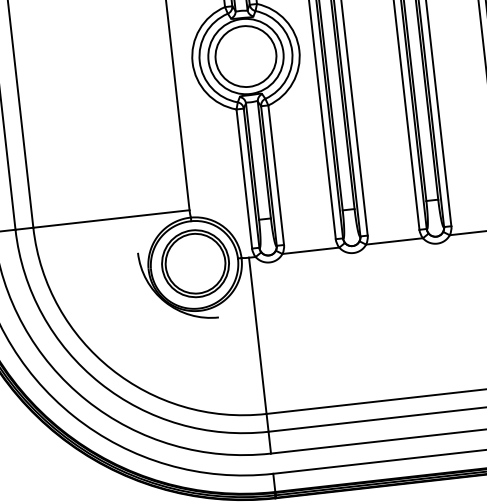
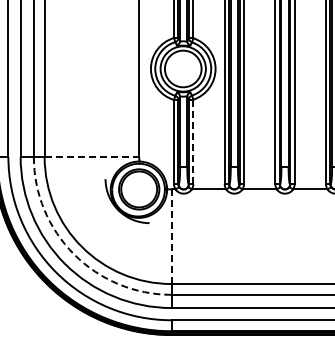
line: (276, 174) -> (193, 141), solid -> dashed
line: (112, 219) -> (92, 157), solid -> dashed
line: (257, 335) -> (171, 236), solid -> dashed
arc: (100, 383) -> (74, 254), solid -> dashed

